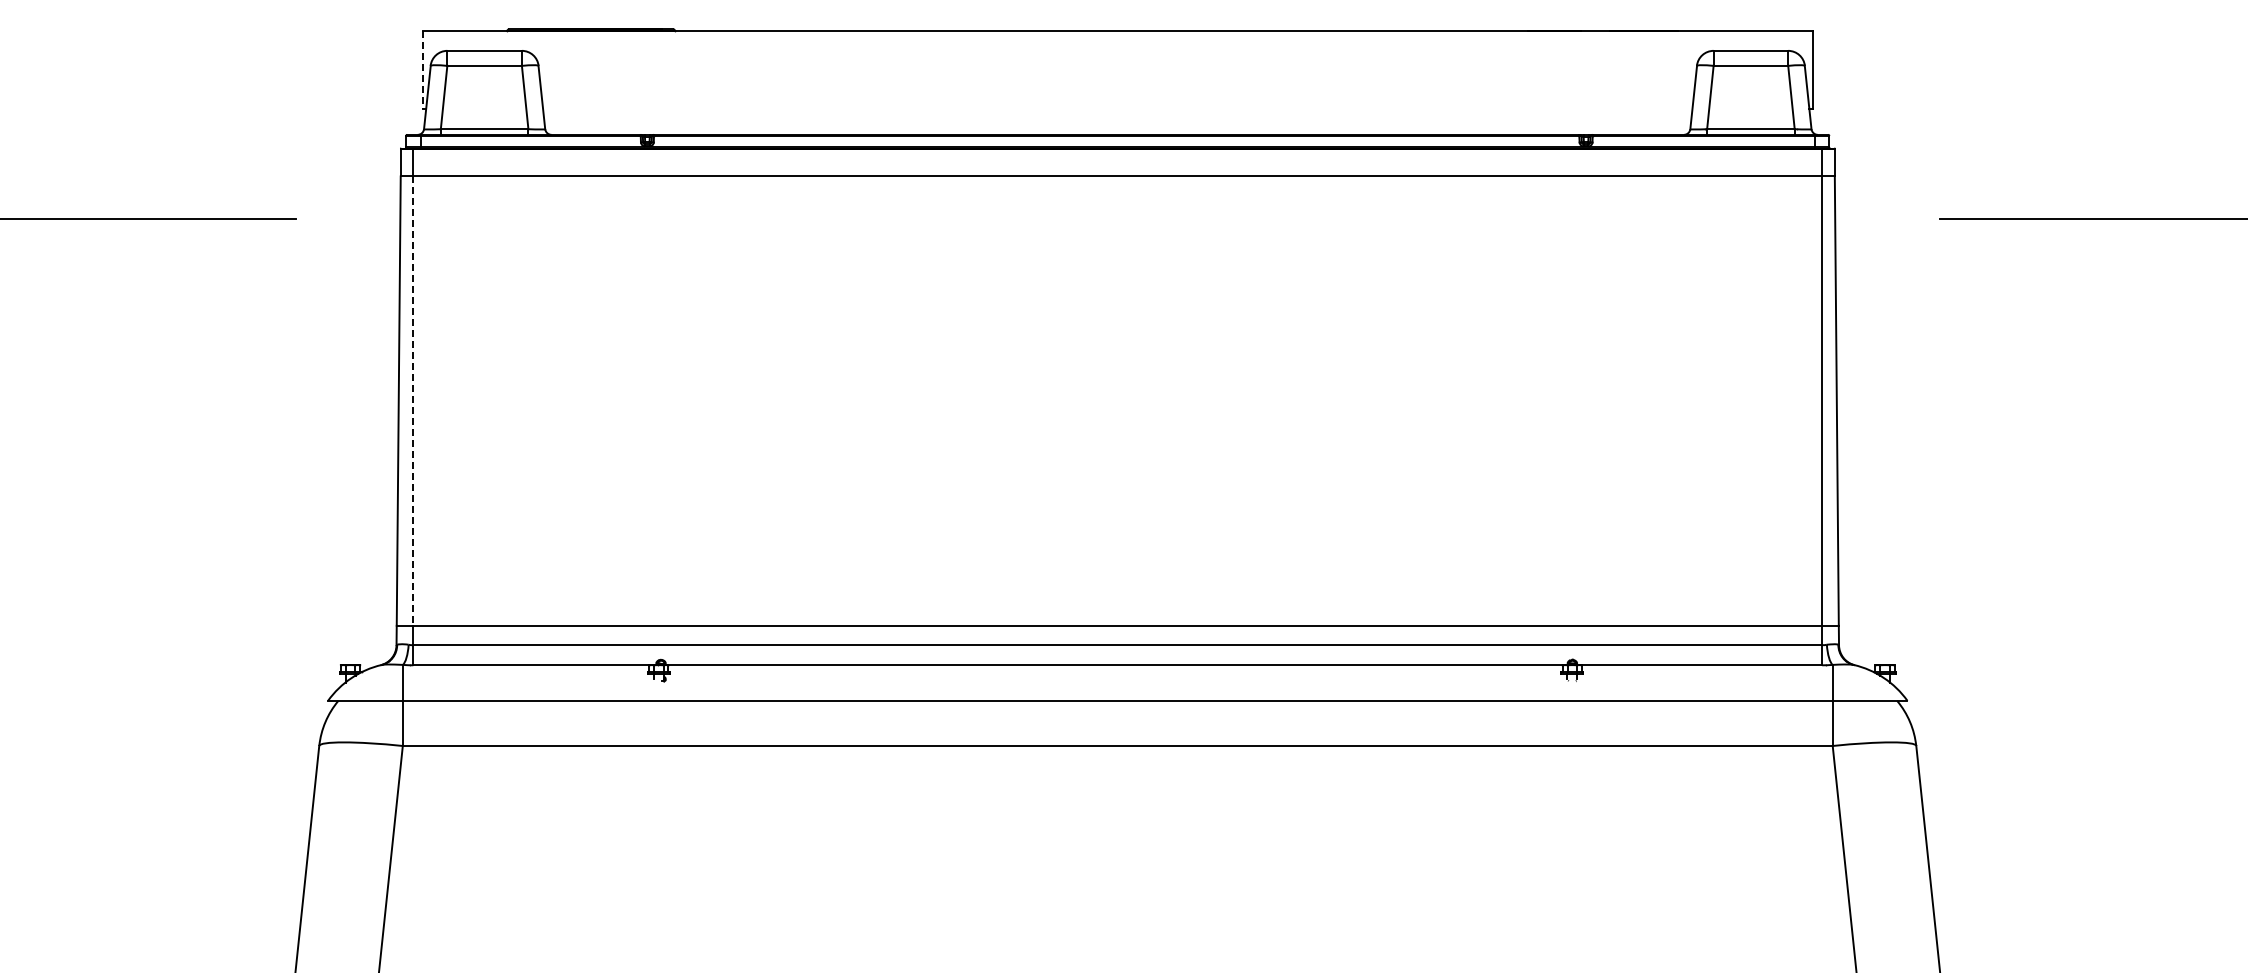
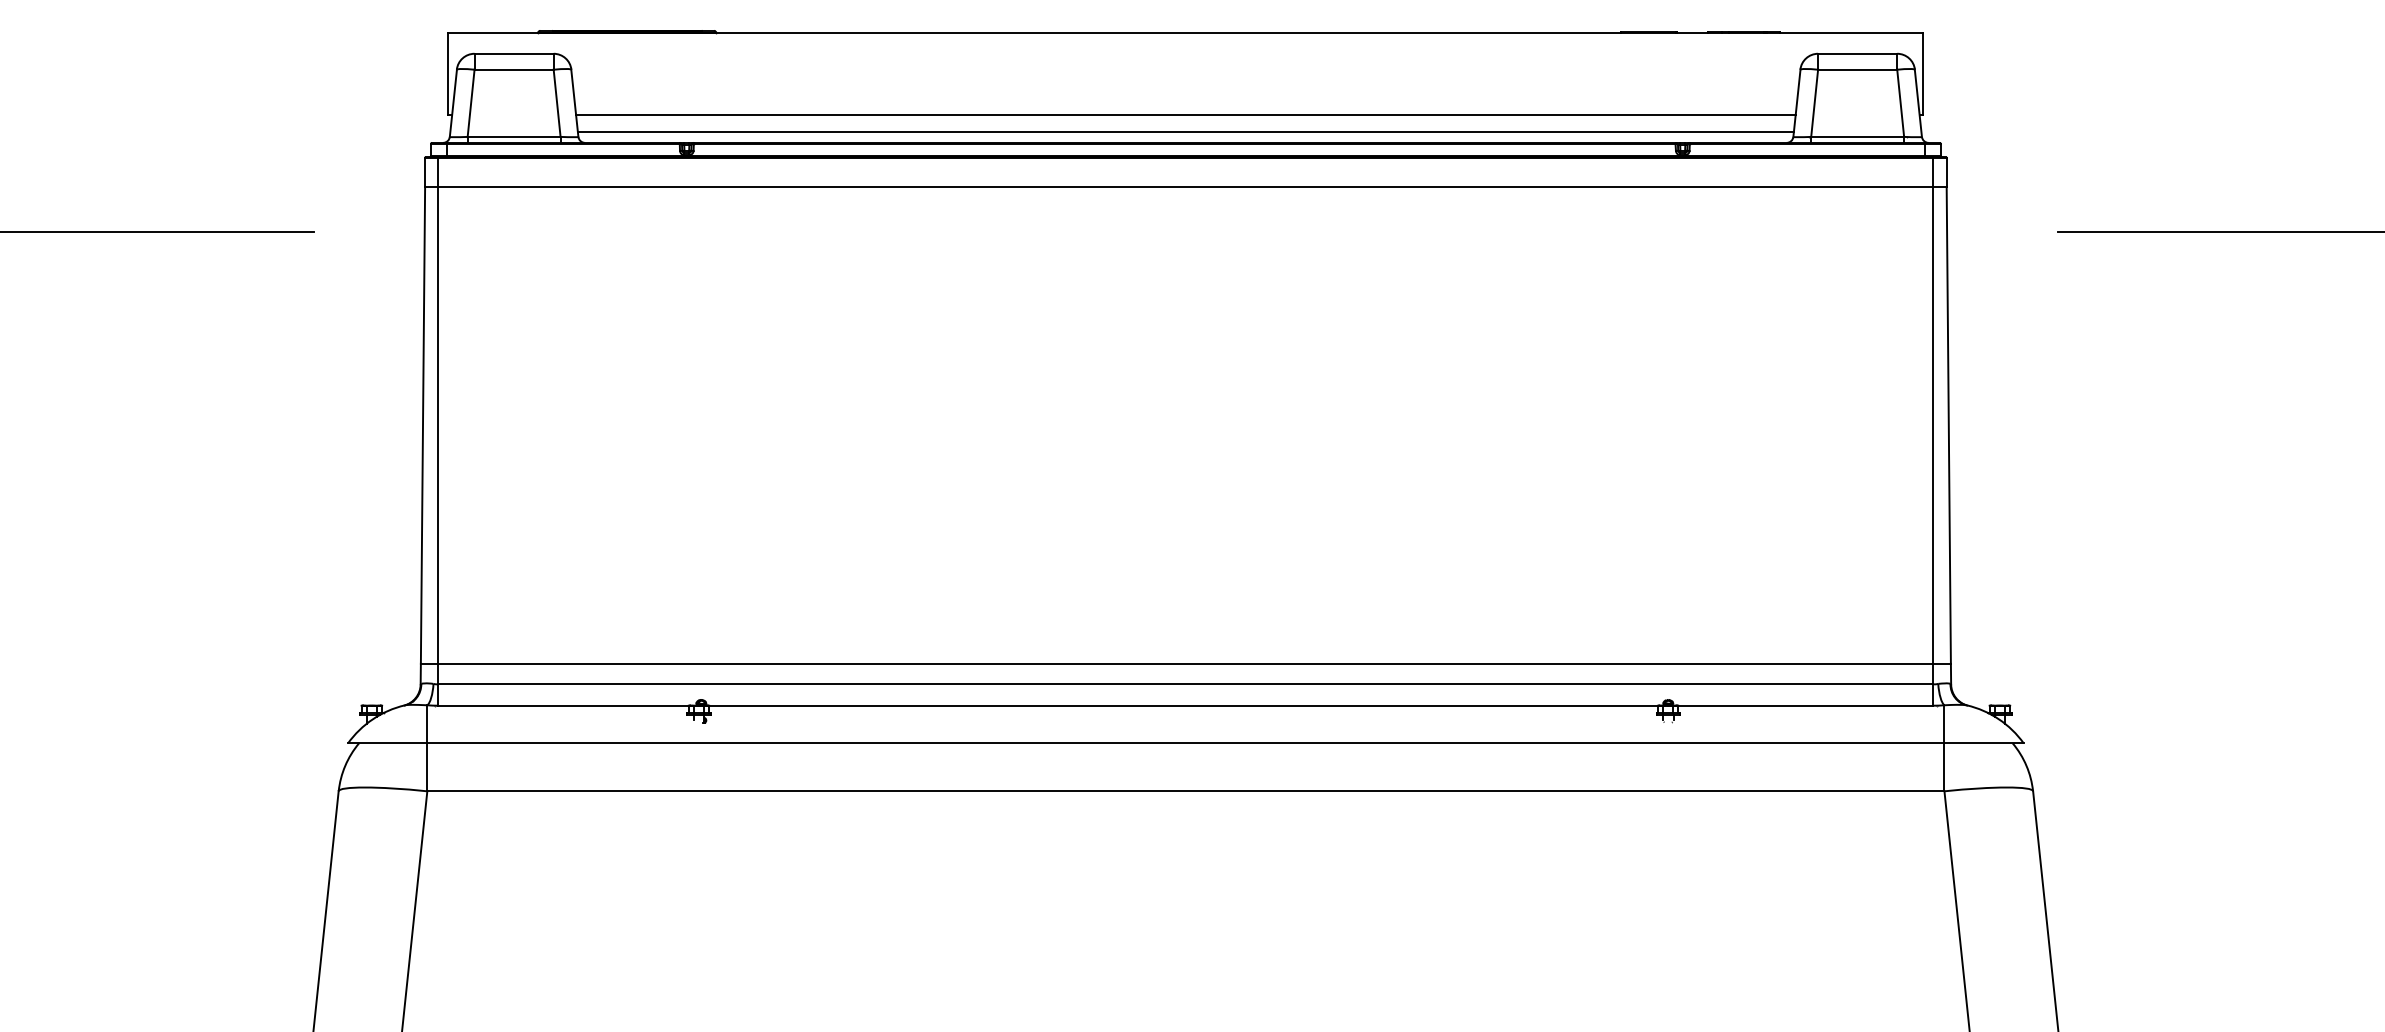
line: (422, 70) -> (448, 74), dashed -> solid
line: (1117, 109) -> (1185, 116), added
line: (1117, 124) -> (1185, 131), added
line: (413, 401) -> (438, 425), dashed -> solid

